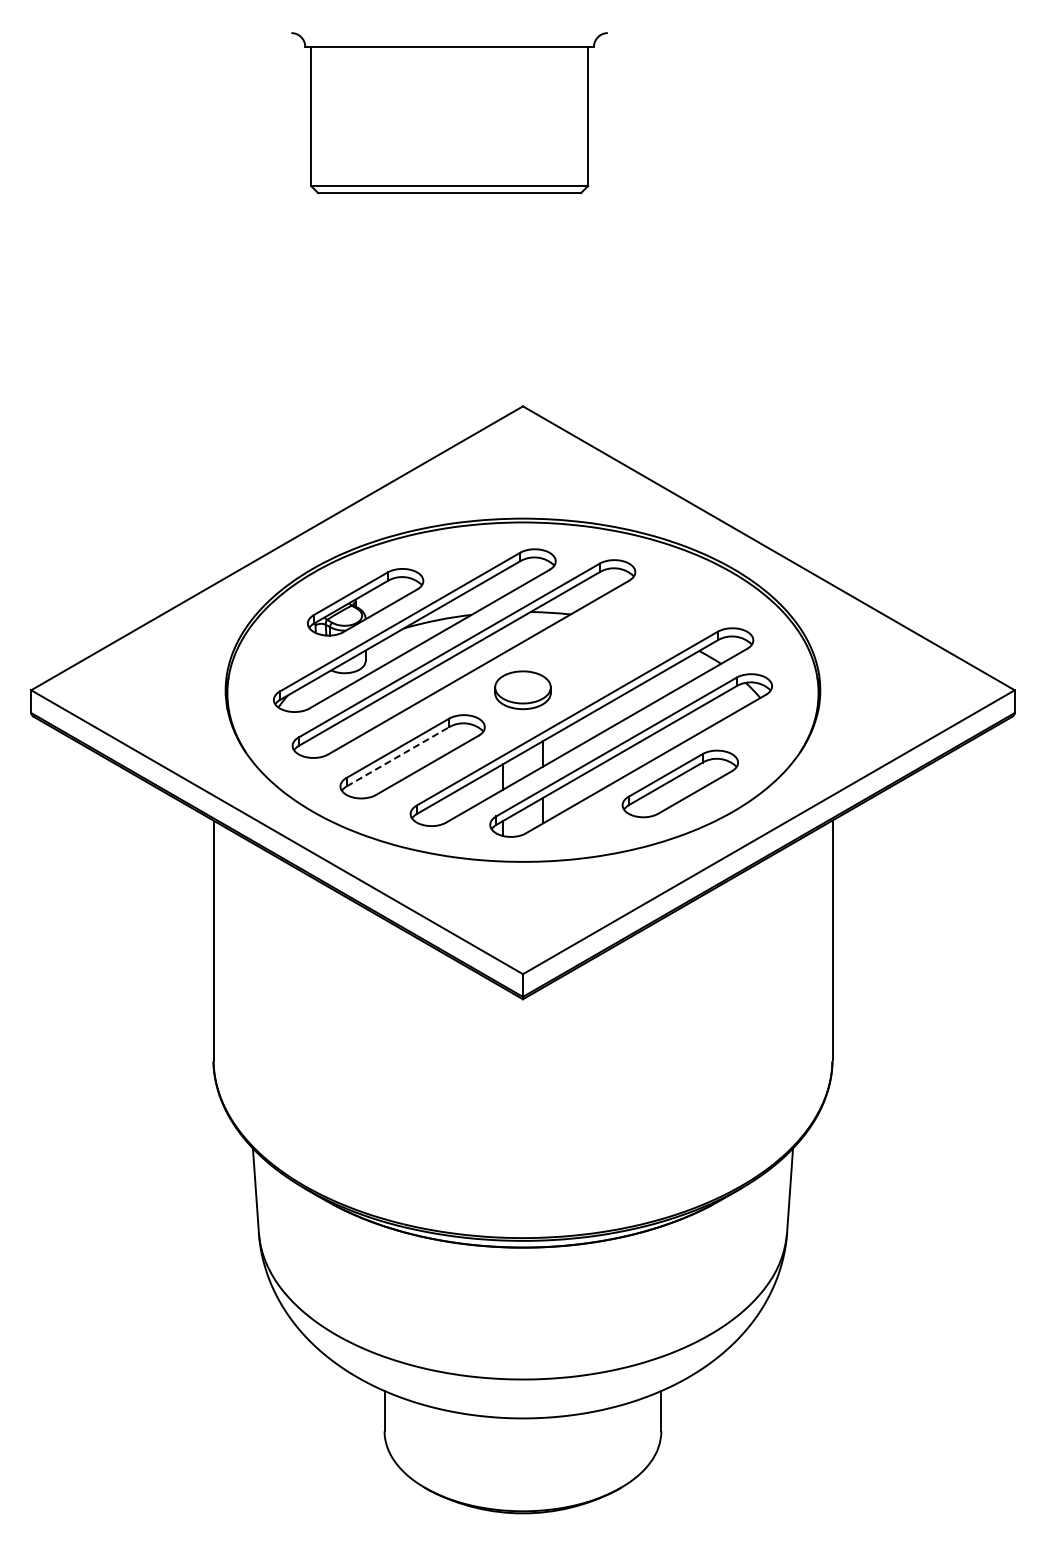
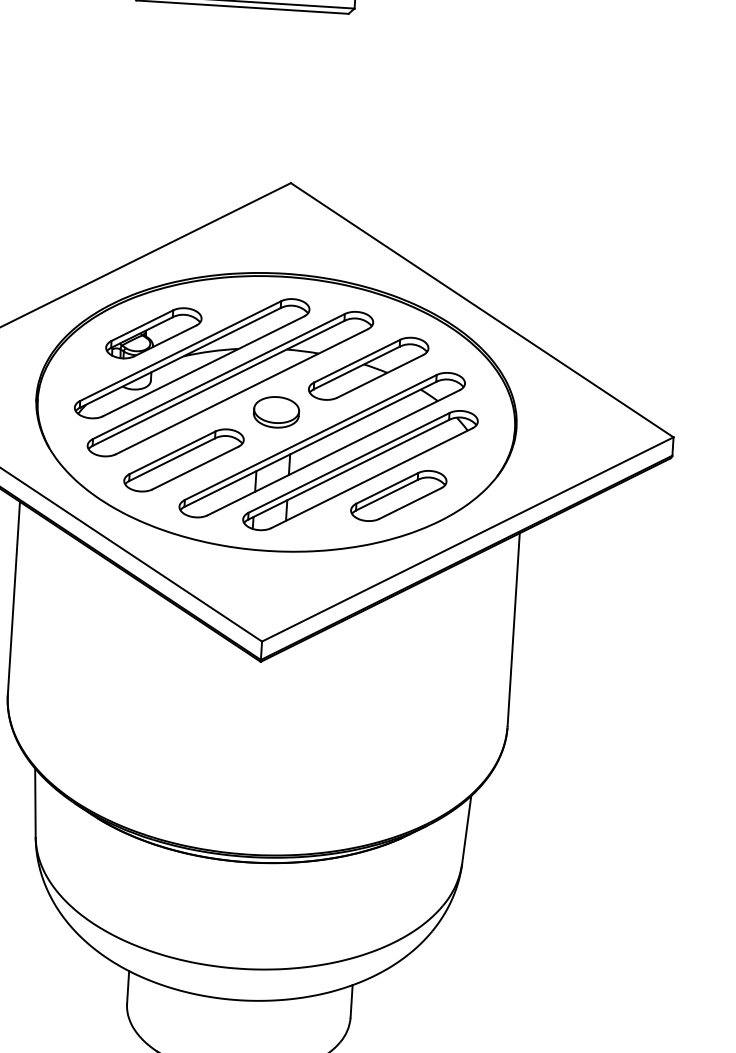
part: (633, 628) -> (368, 368), added
line: (398, 756) -> (172, 459), dashed -> solid

